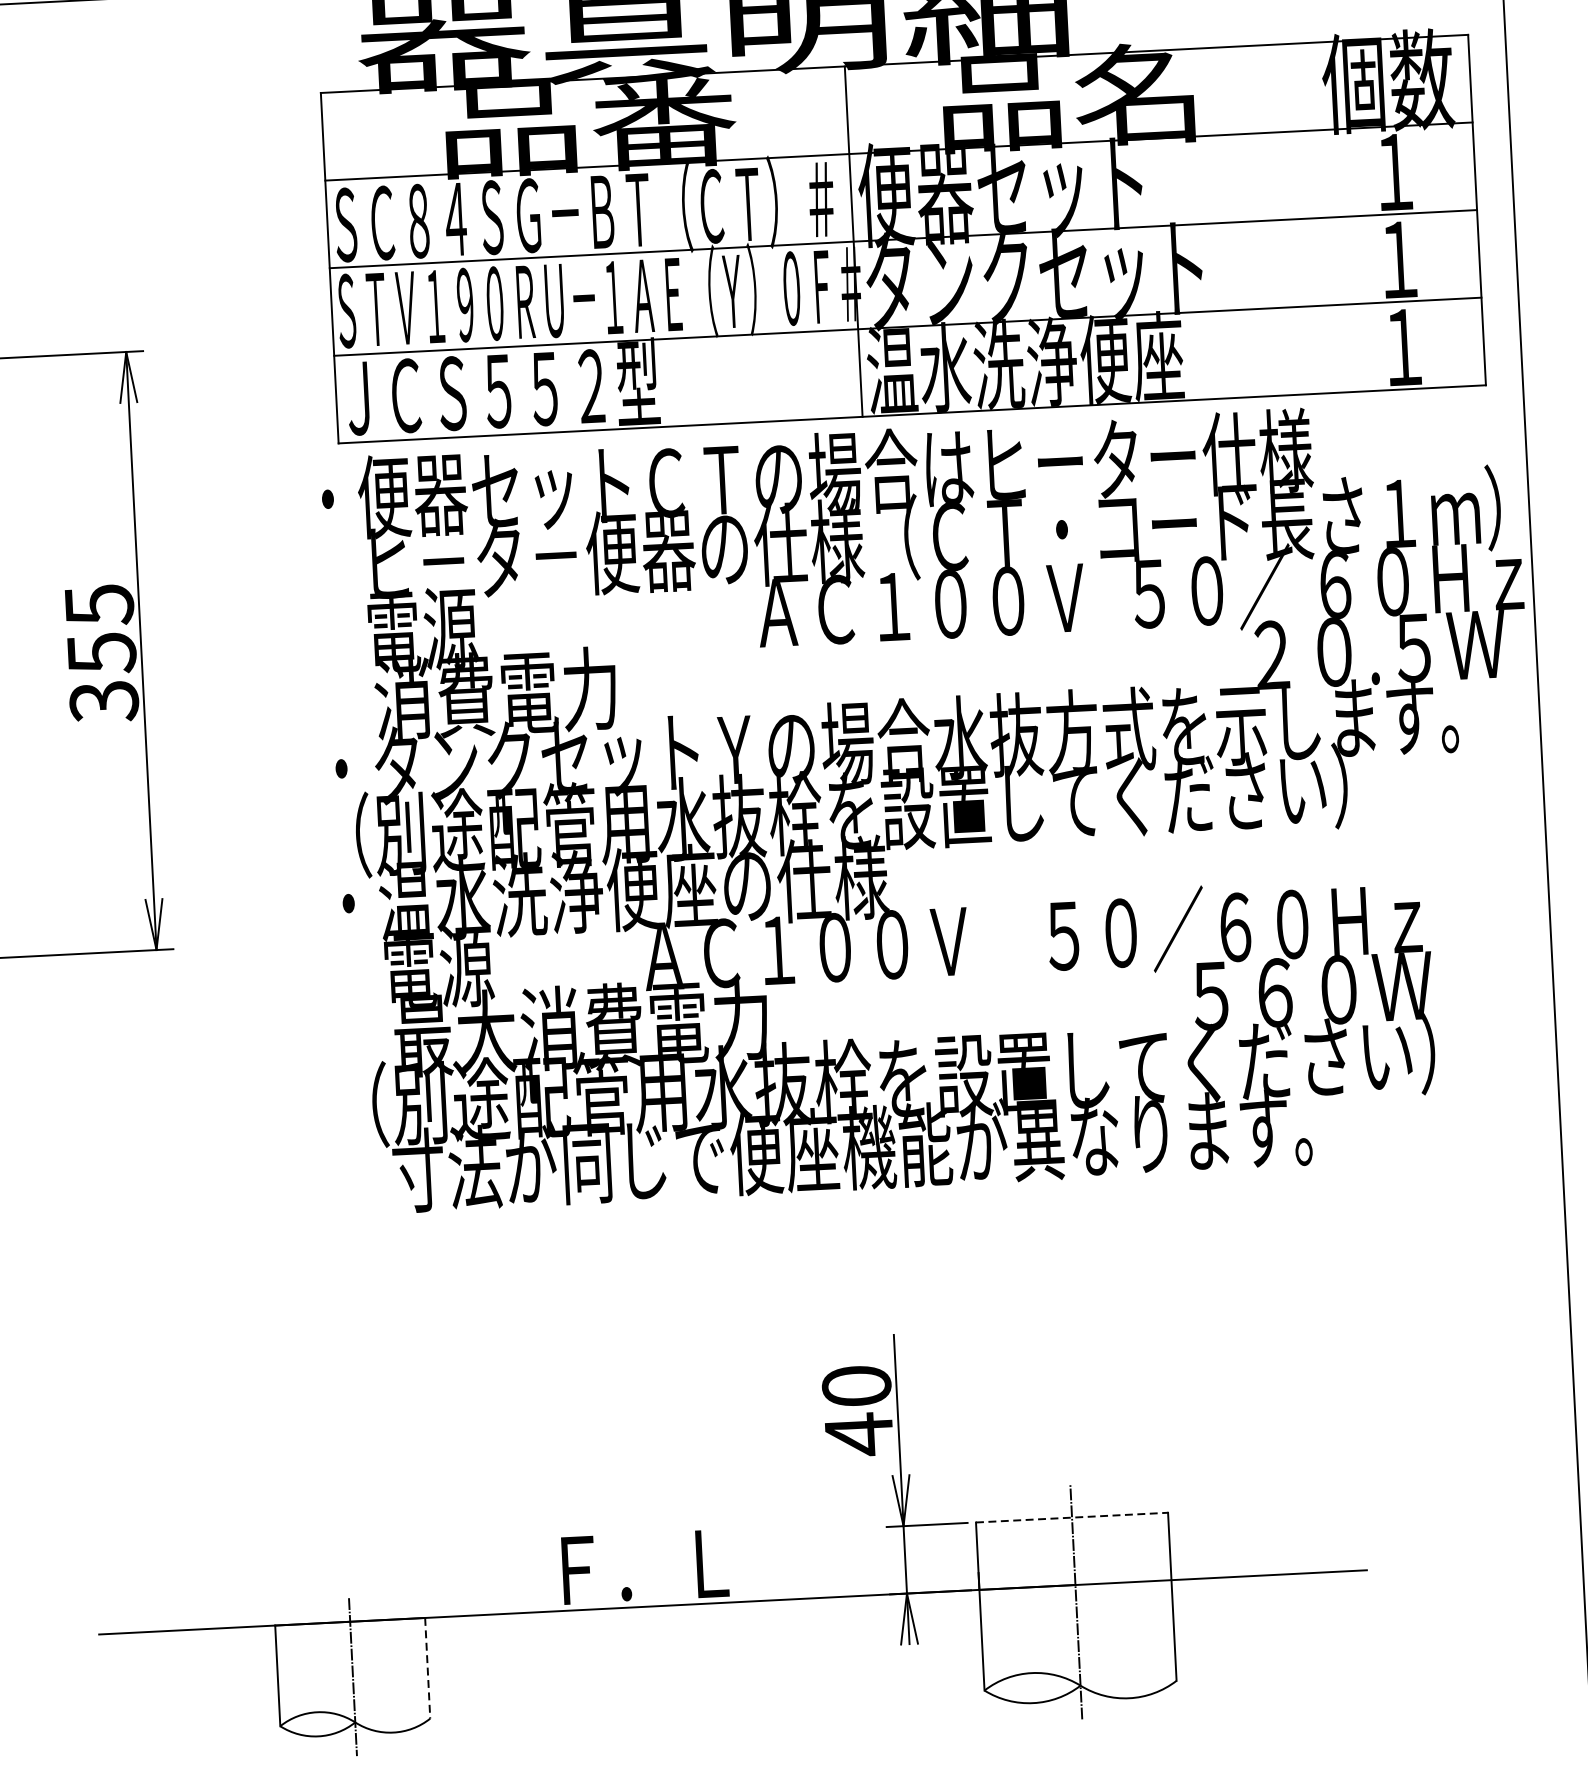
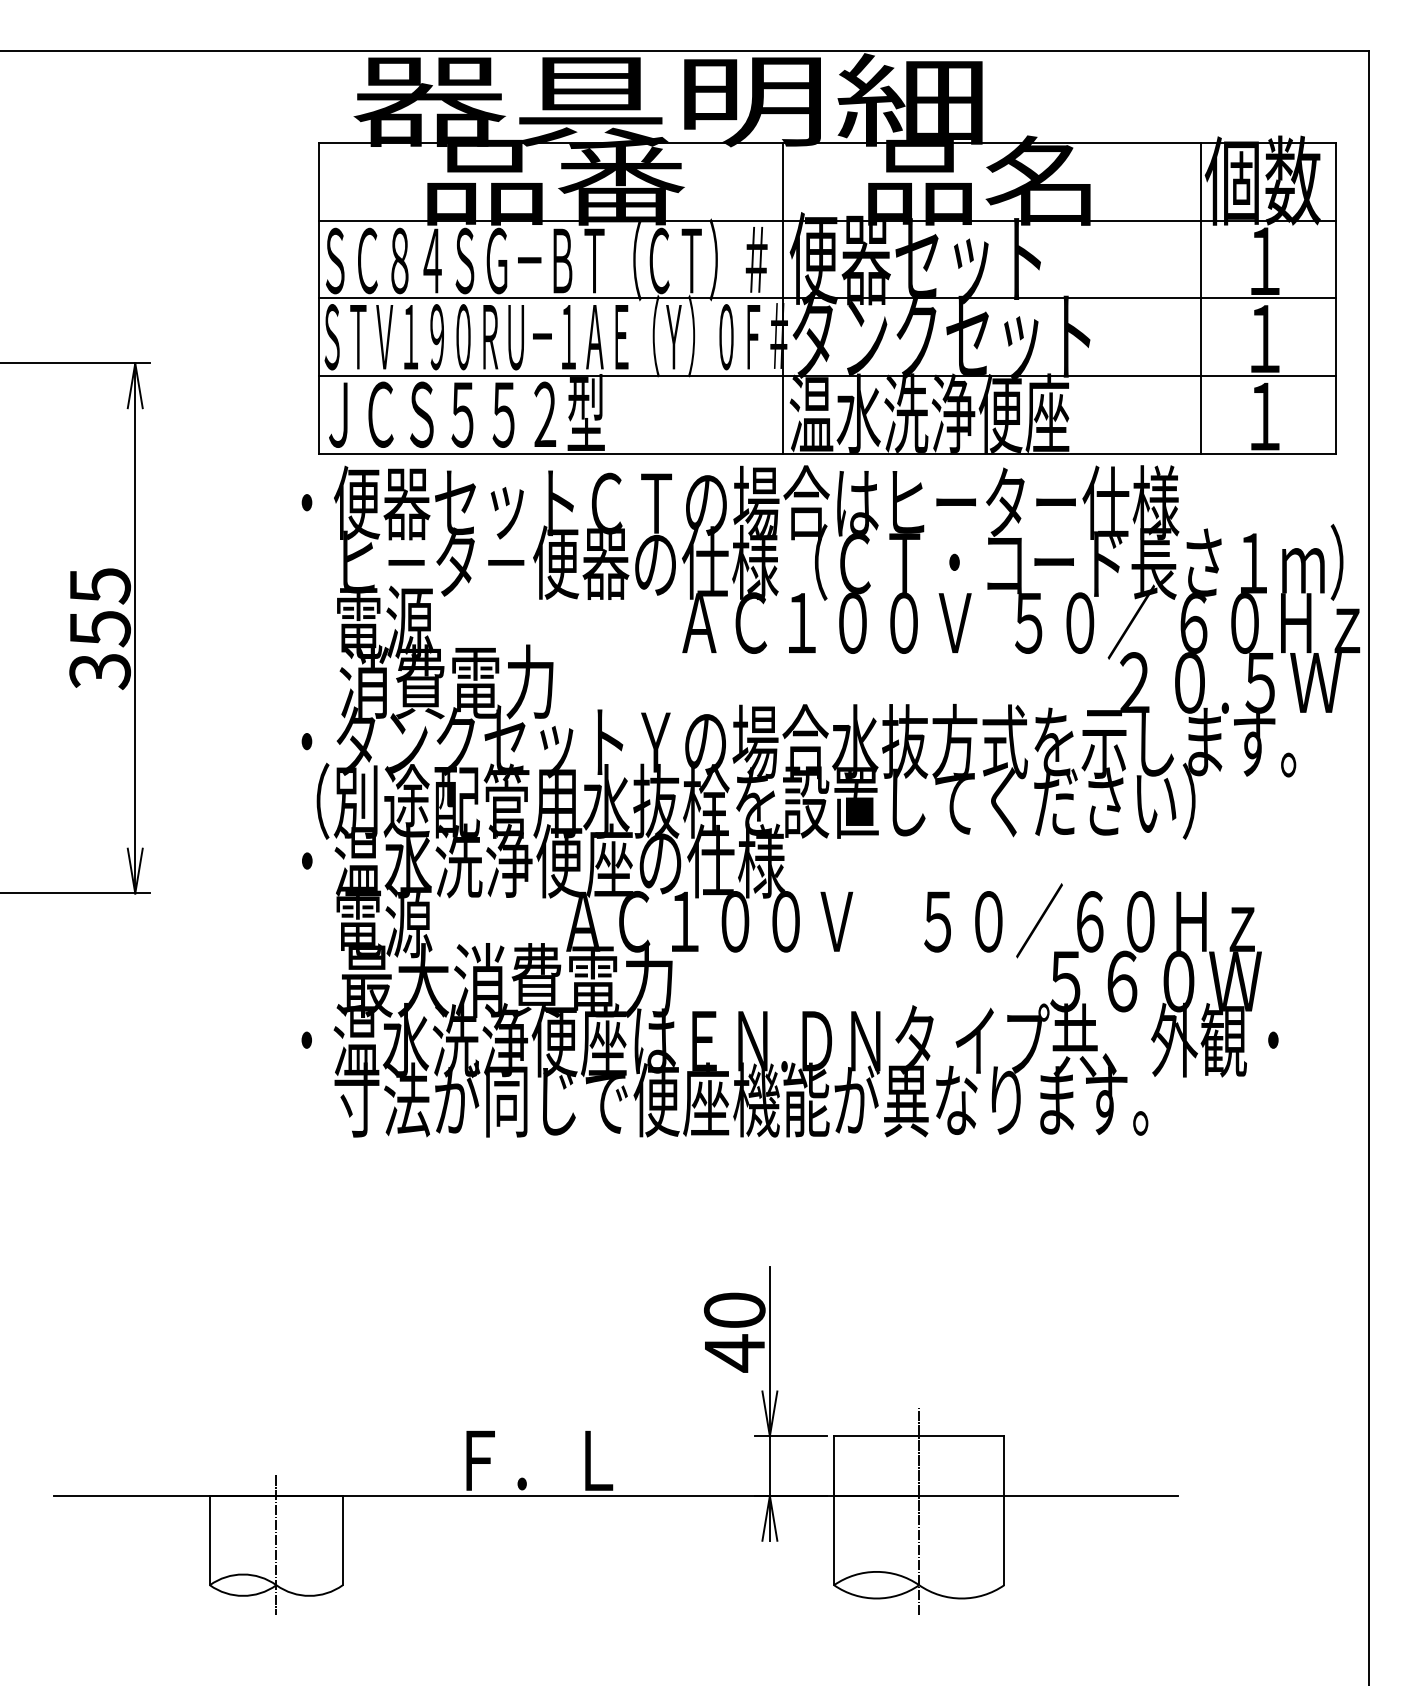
line: (1325, 217) -> (1201, 298), added
text: (903, 1077) -> (789, 1039), （別途配管用水抜栓を設置してください） -> ・温水洗浄便座はＥＮ.ＤＮタ イプ共、外観・
line: (1072, 1517) -> (919, 1436), dashed -> solid
line: (427, 1668) -> (342, 1540), dashed -> solid

